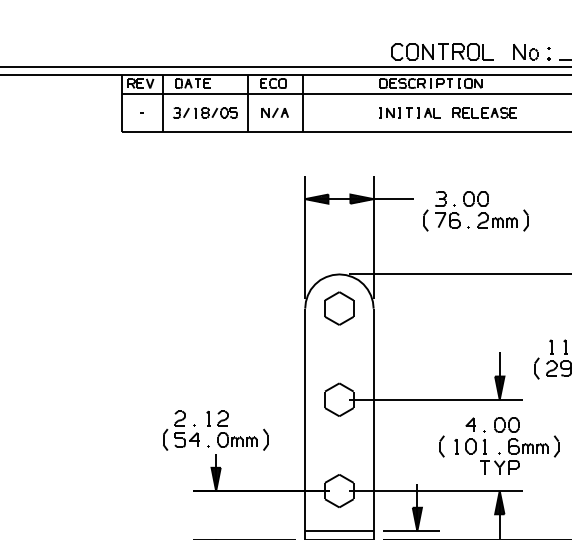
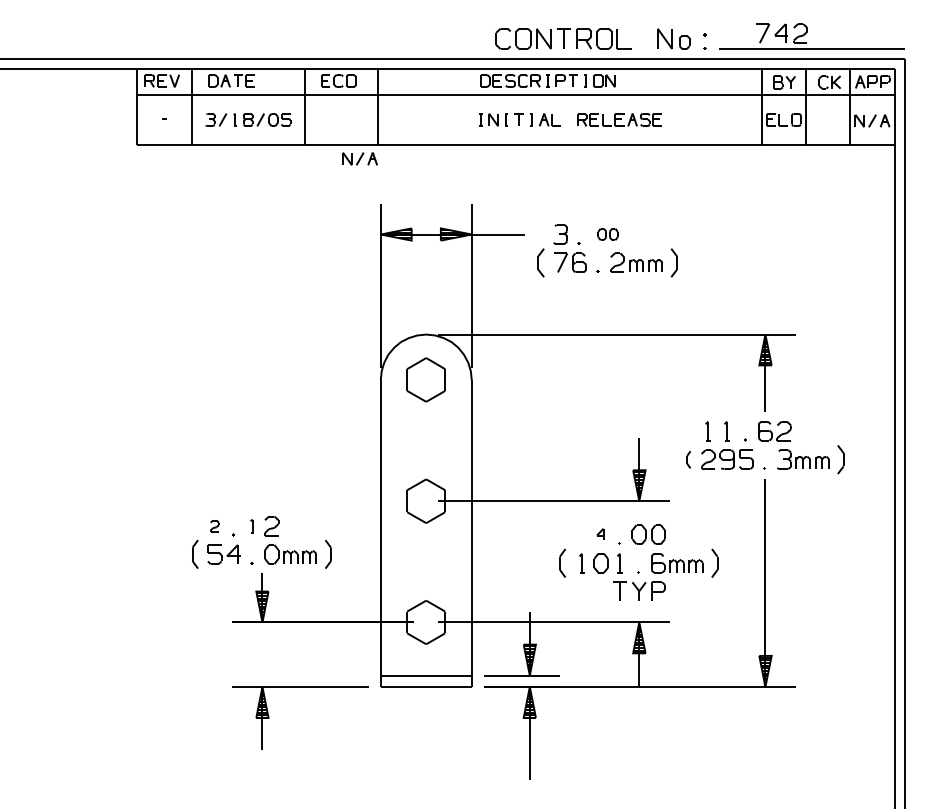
part: (274, 112) -> (359, 158), moved
part: (475, 199) -> (607, 234), size x0.6
part: (536, 368) -> (688, 459), size x0.6
part: (180, 418) -> (214, 526), size x0.6
part: (207, 418) -> (251, 526), size x0.7
part: (470, 424) -> (600, 533), size x0.6

